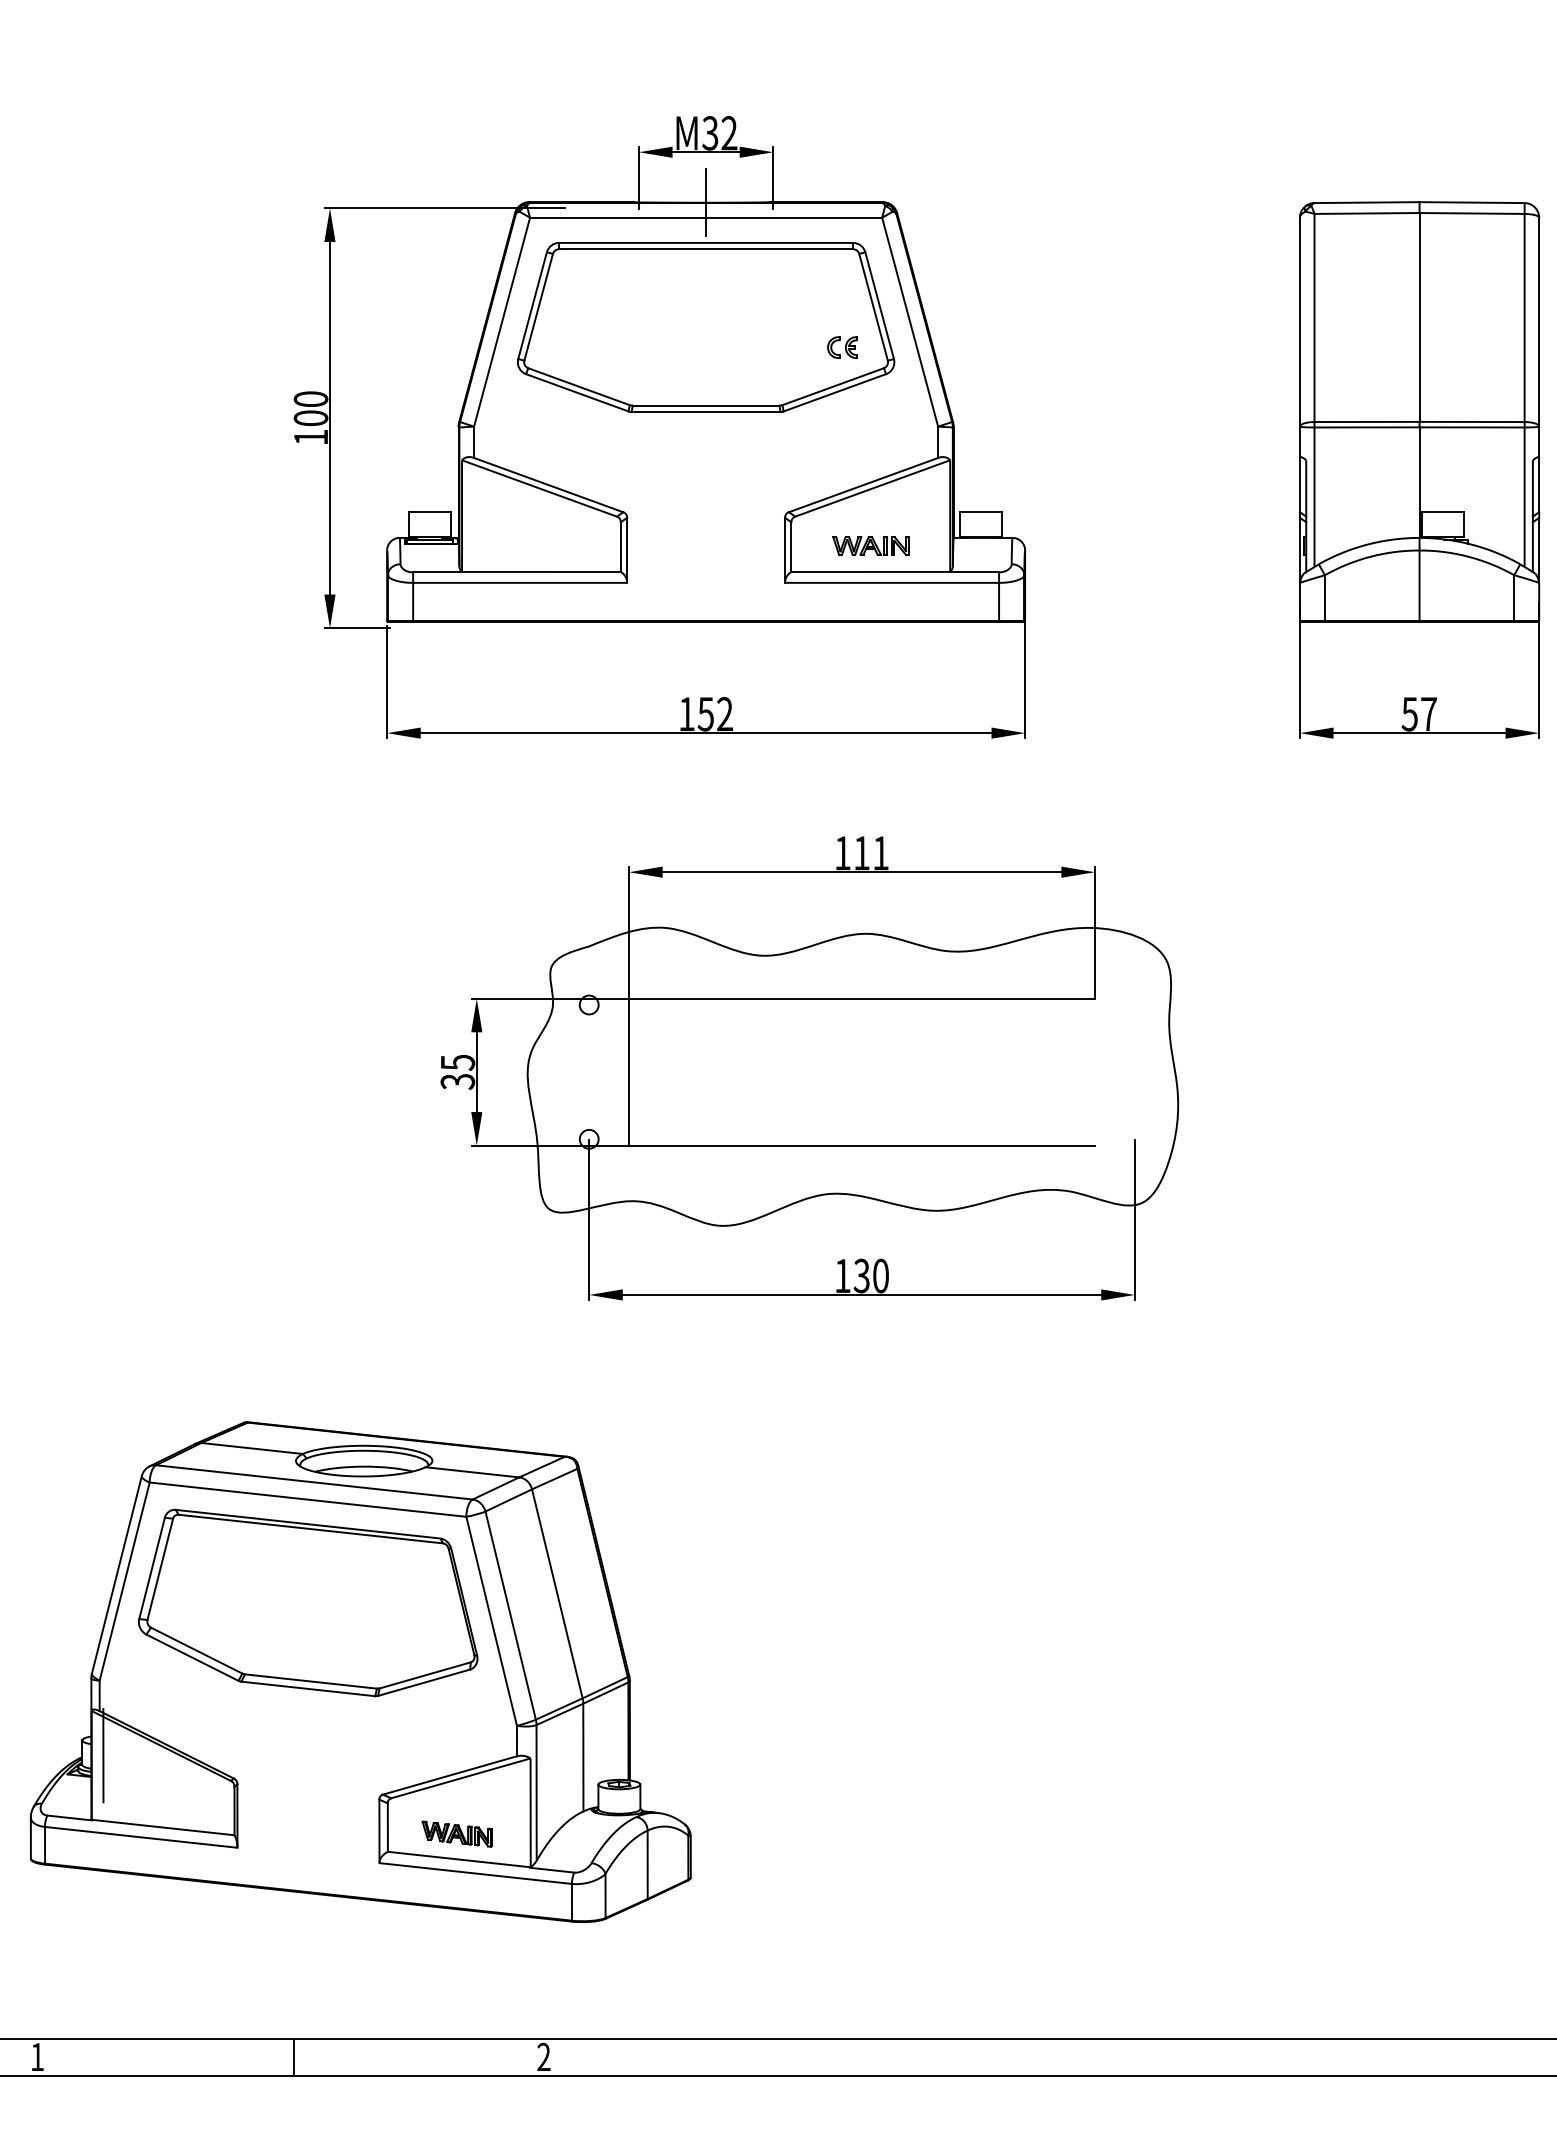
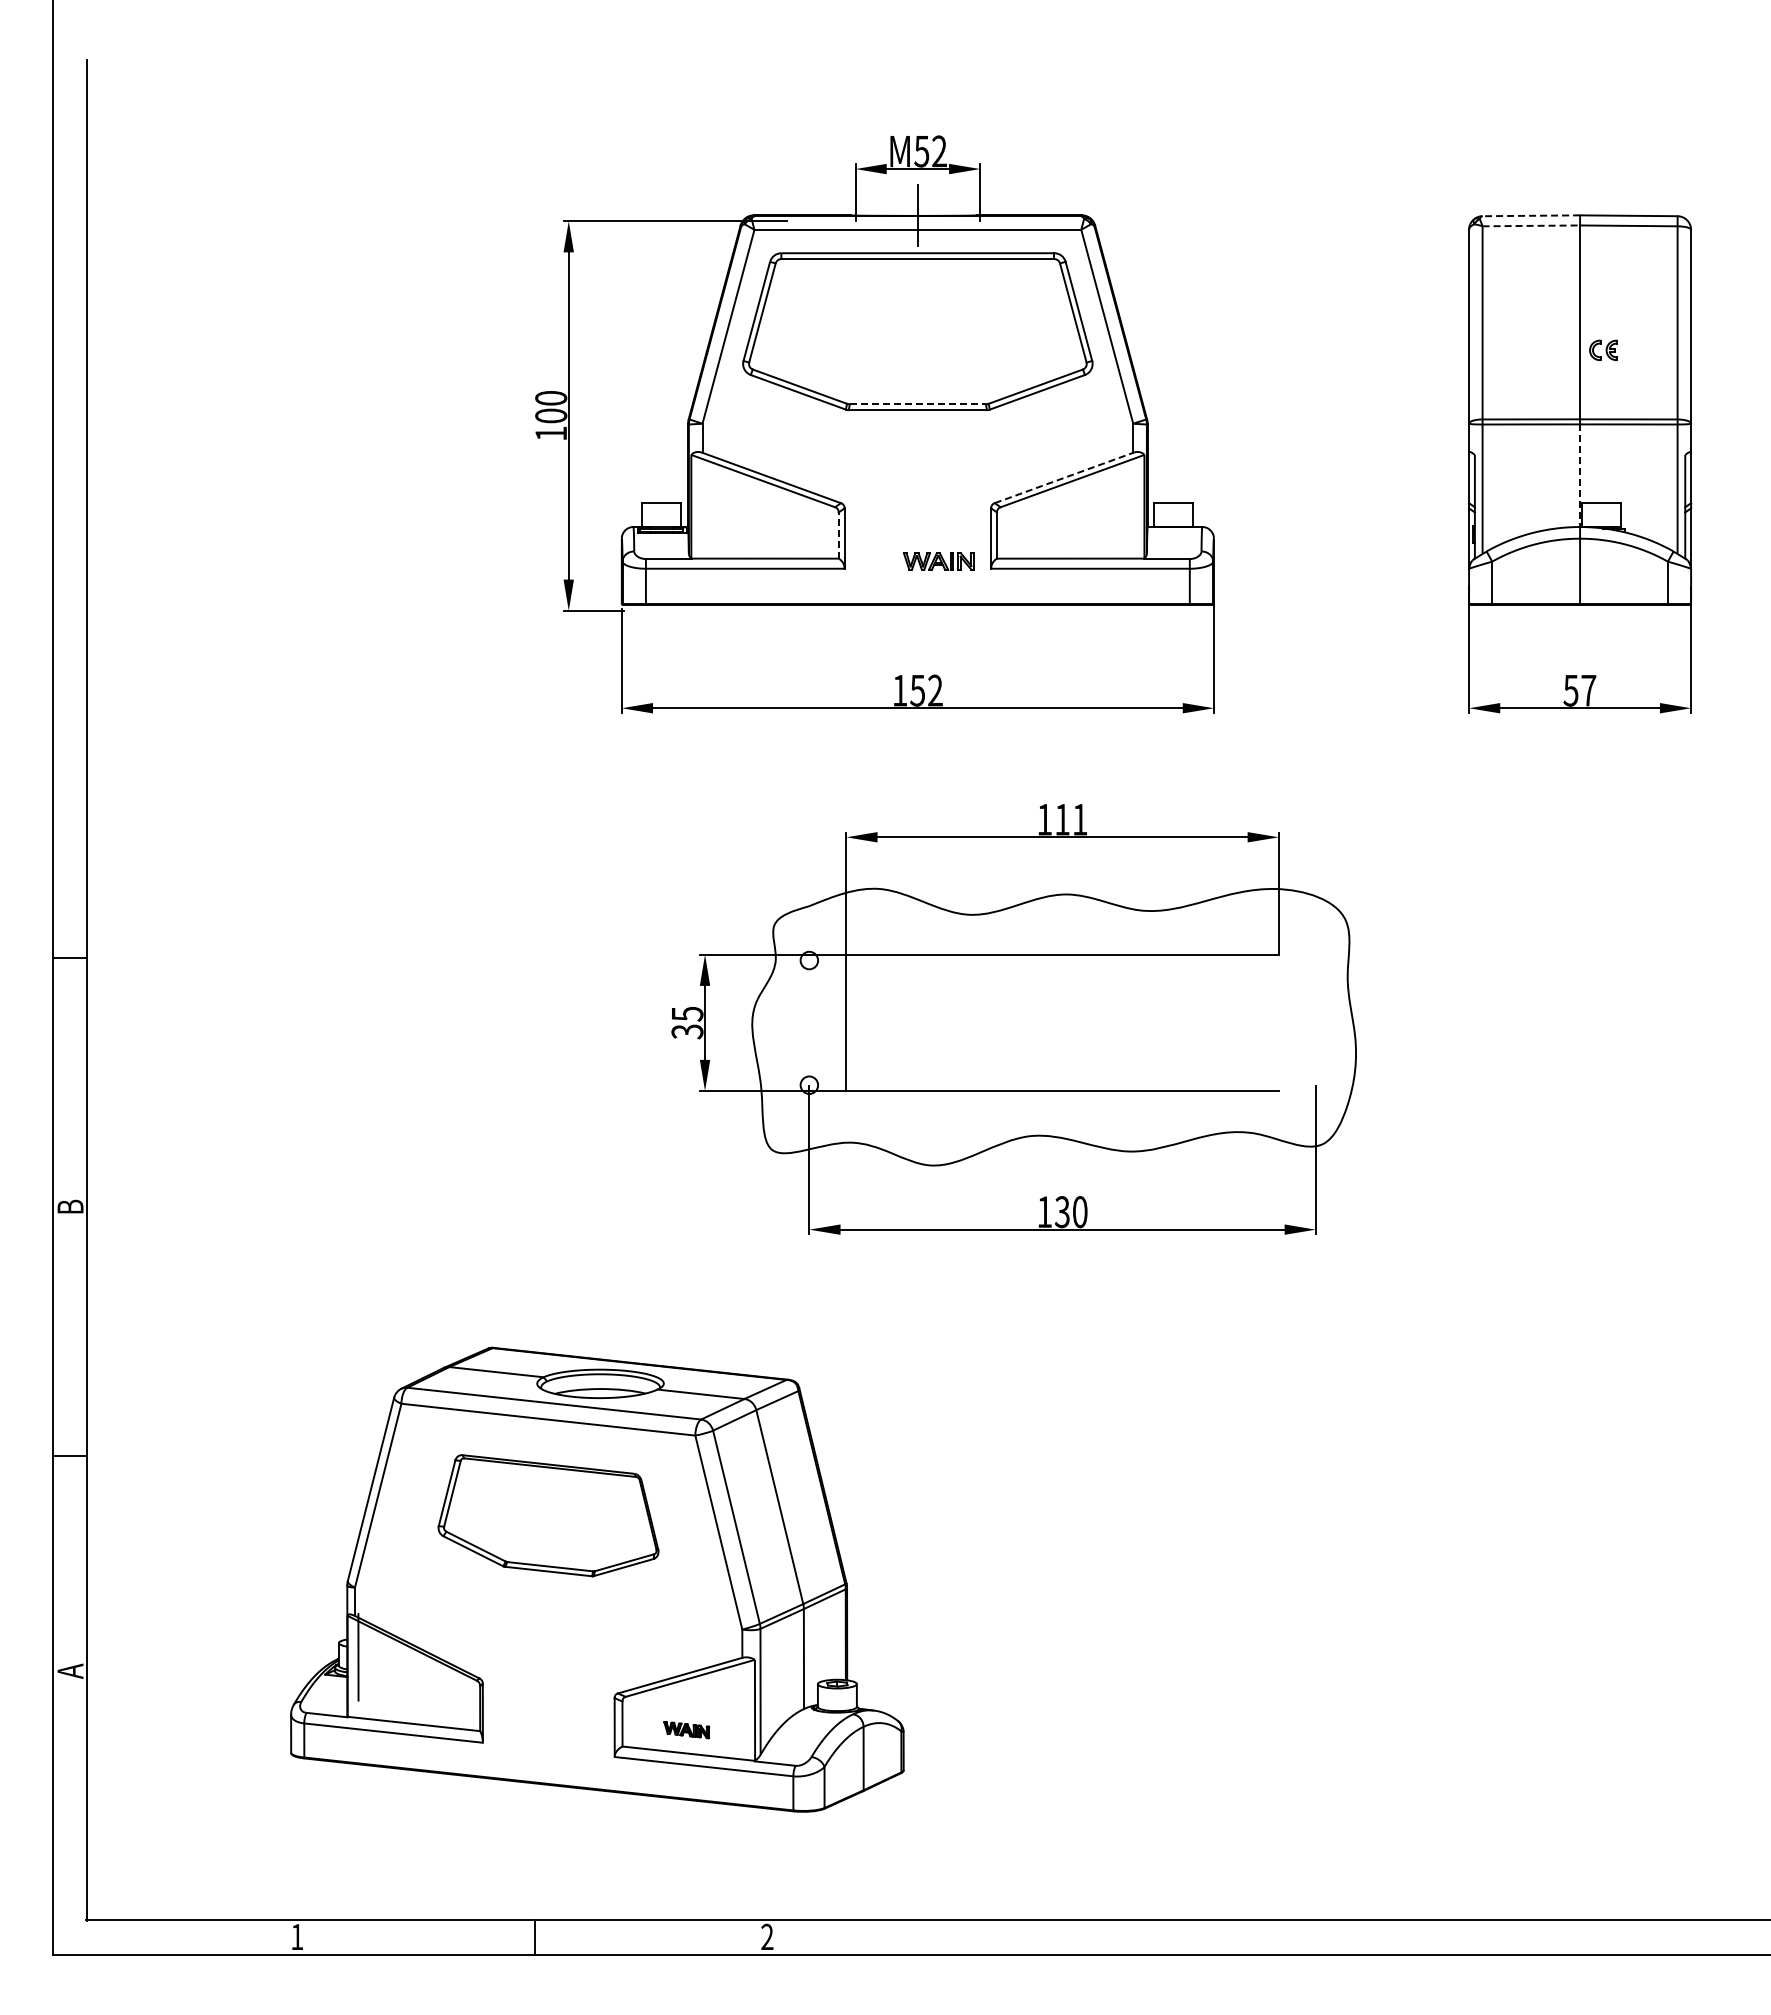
text: (711, 133) -> (922, 151), M32 -> M52
line: (1367, 202) -> (1531, 215), solid -> dashed
line: (1367, 213) -> (1531, 225), solid -> dashed
part: (842, 346) -> (1603, 349), moved
line: (706, 405) -> (918, 404), solid -> dashed
line: (1420, 483) -> (1580, 476), solid -> dashed
line: (864, 484) -> (1064, 477), solid -> dashed
part: (870, 545) -> (938, 561), moved
line: (620, 547) -> (838, 535), solid -> dashed
part: (308, 1602) -> (548, 1515), size x0.7
part: (456, 1833) -> (686, 1729), size x0.7

